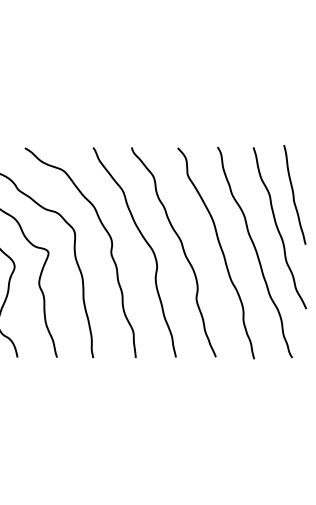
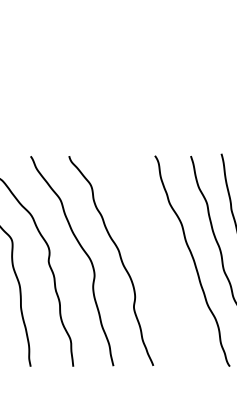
curve: (221, 252) -> (158, 261), removed

